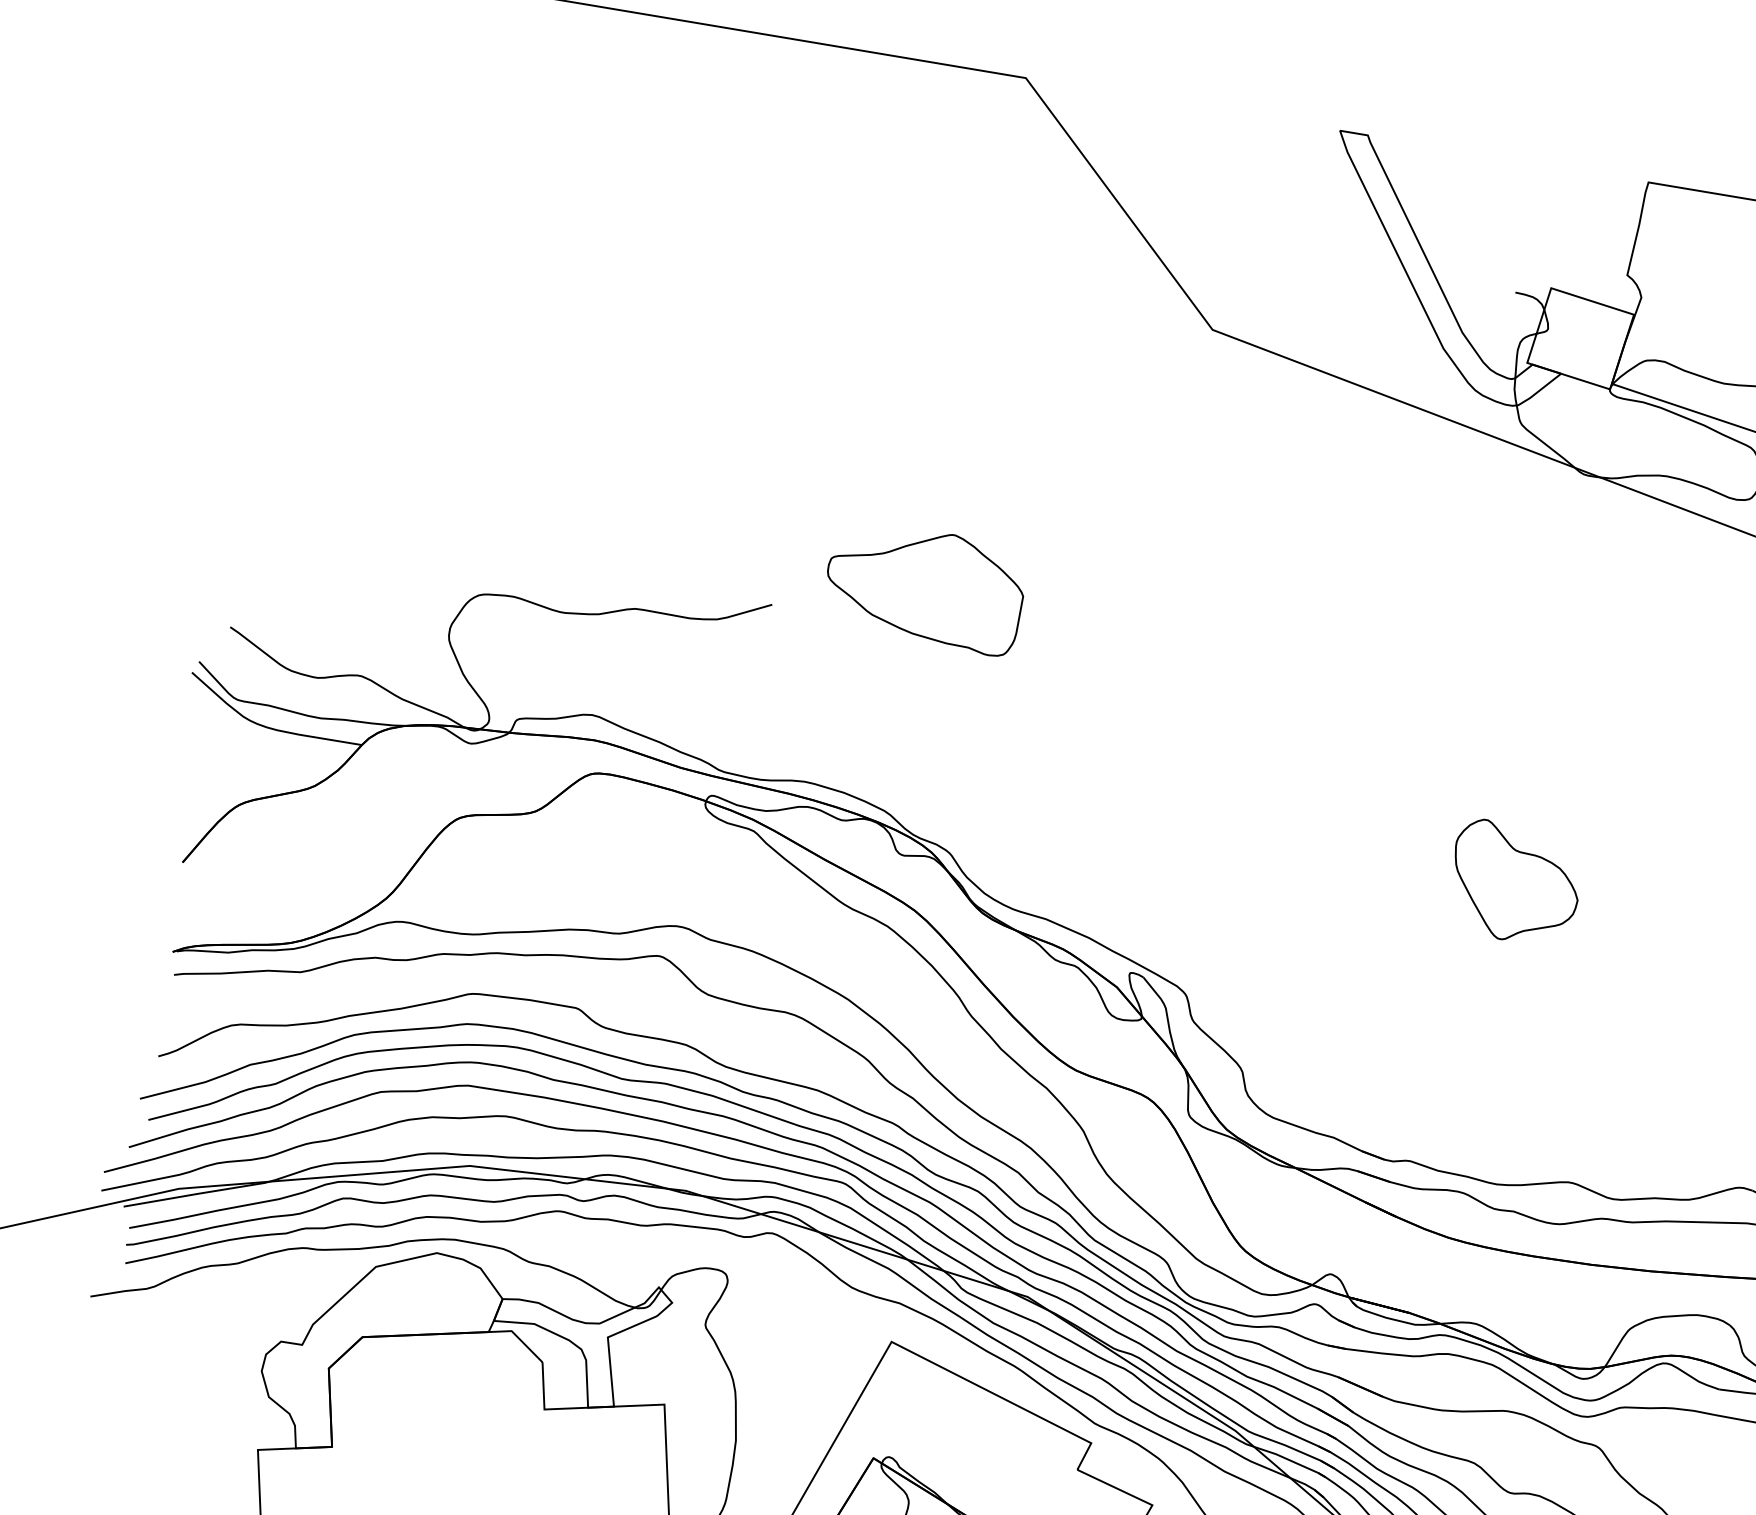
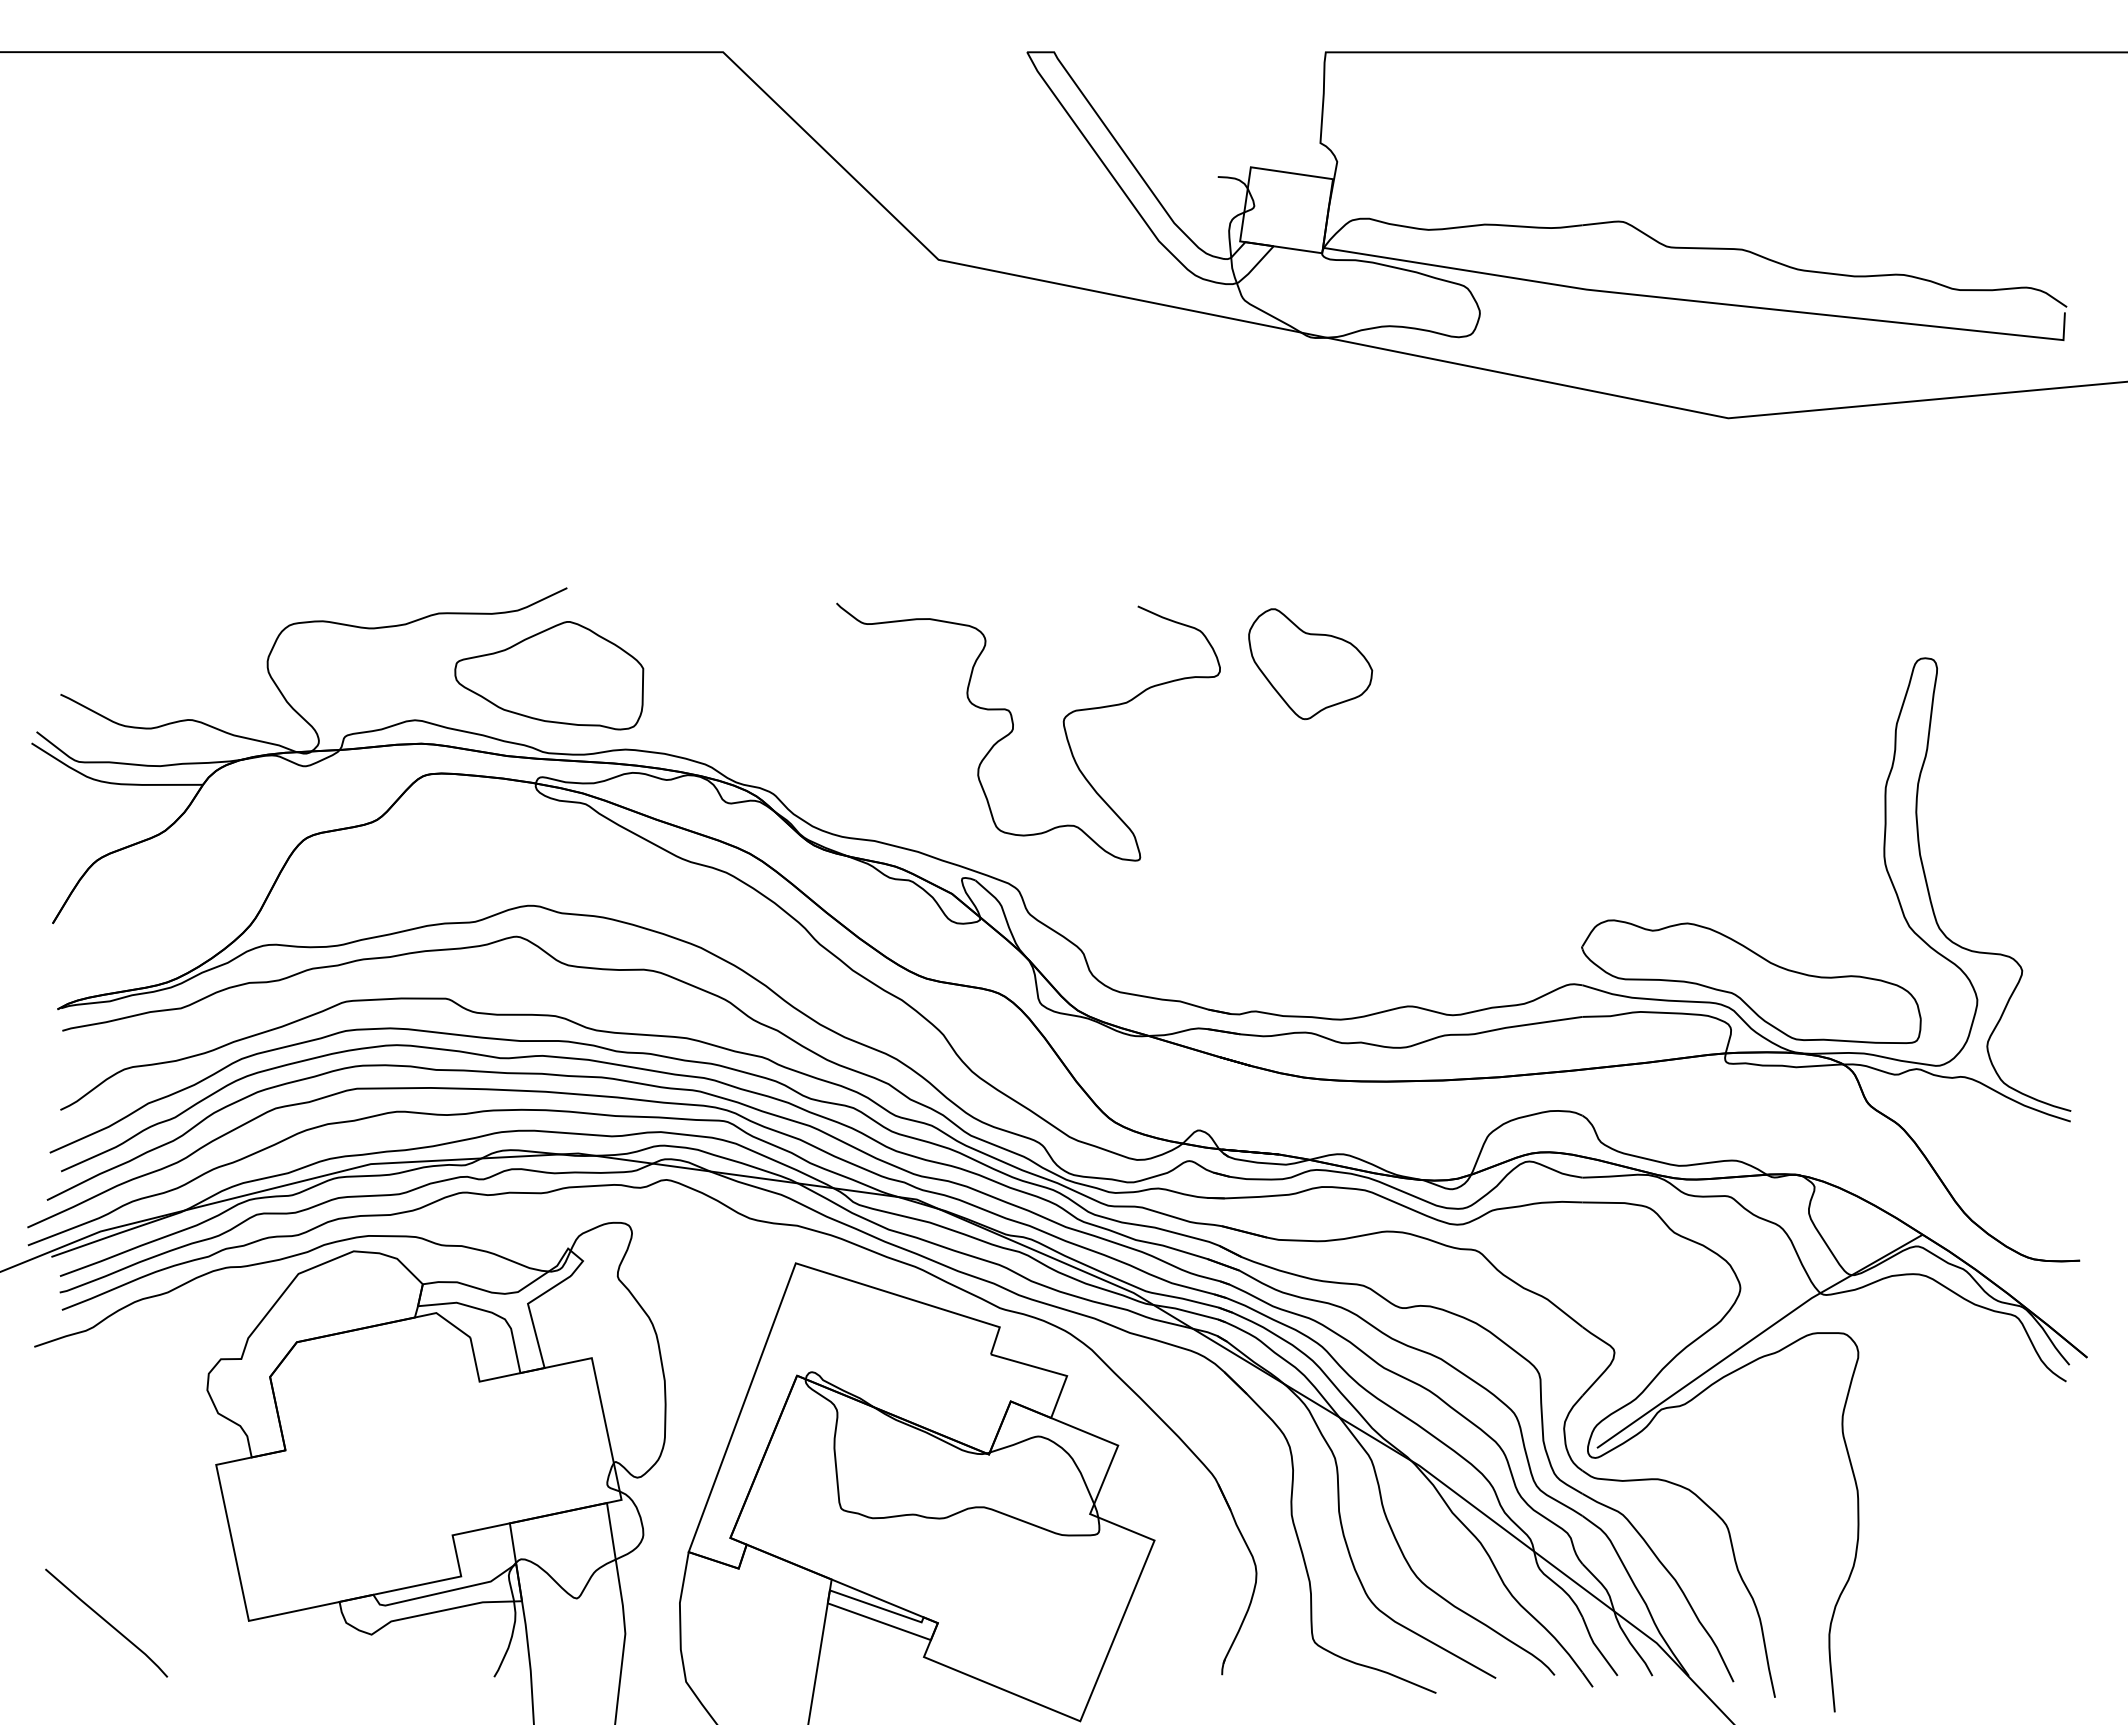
part: (925, 587) -> (549, 675), moved
curve: (1208, 829) -> (1013, 730), added
part: (1514, 883) -> (1310, 664), moved

